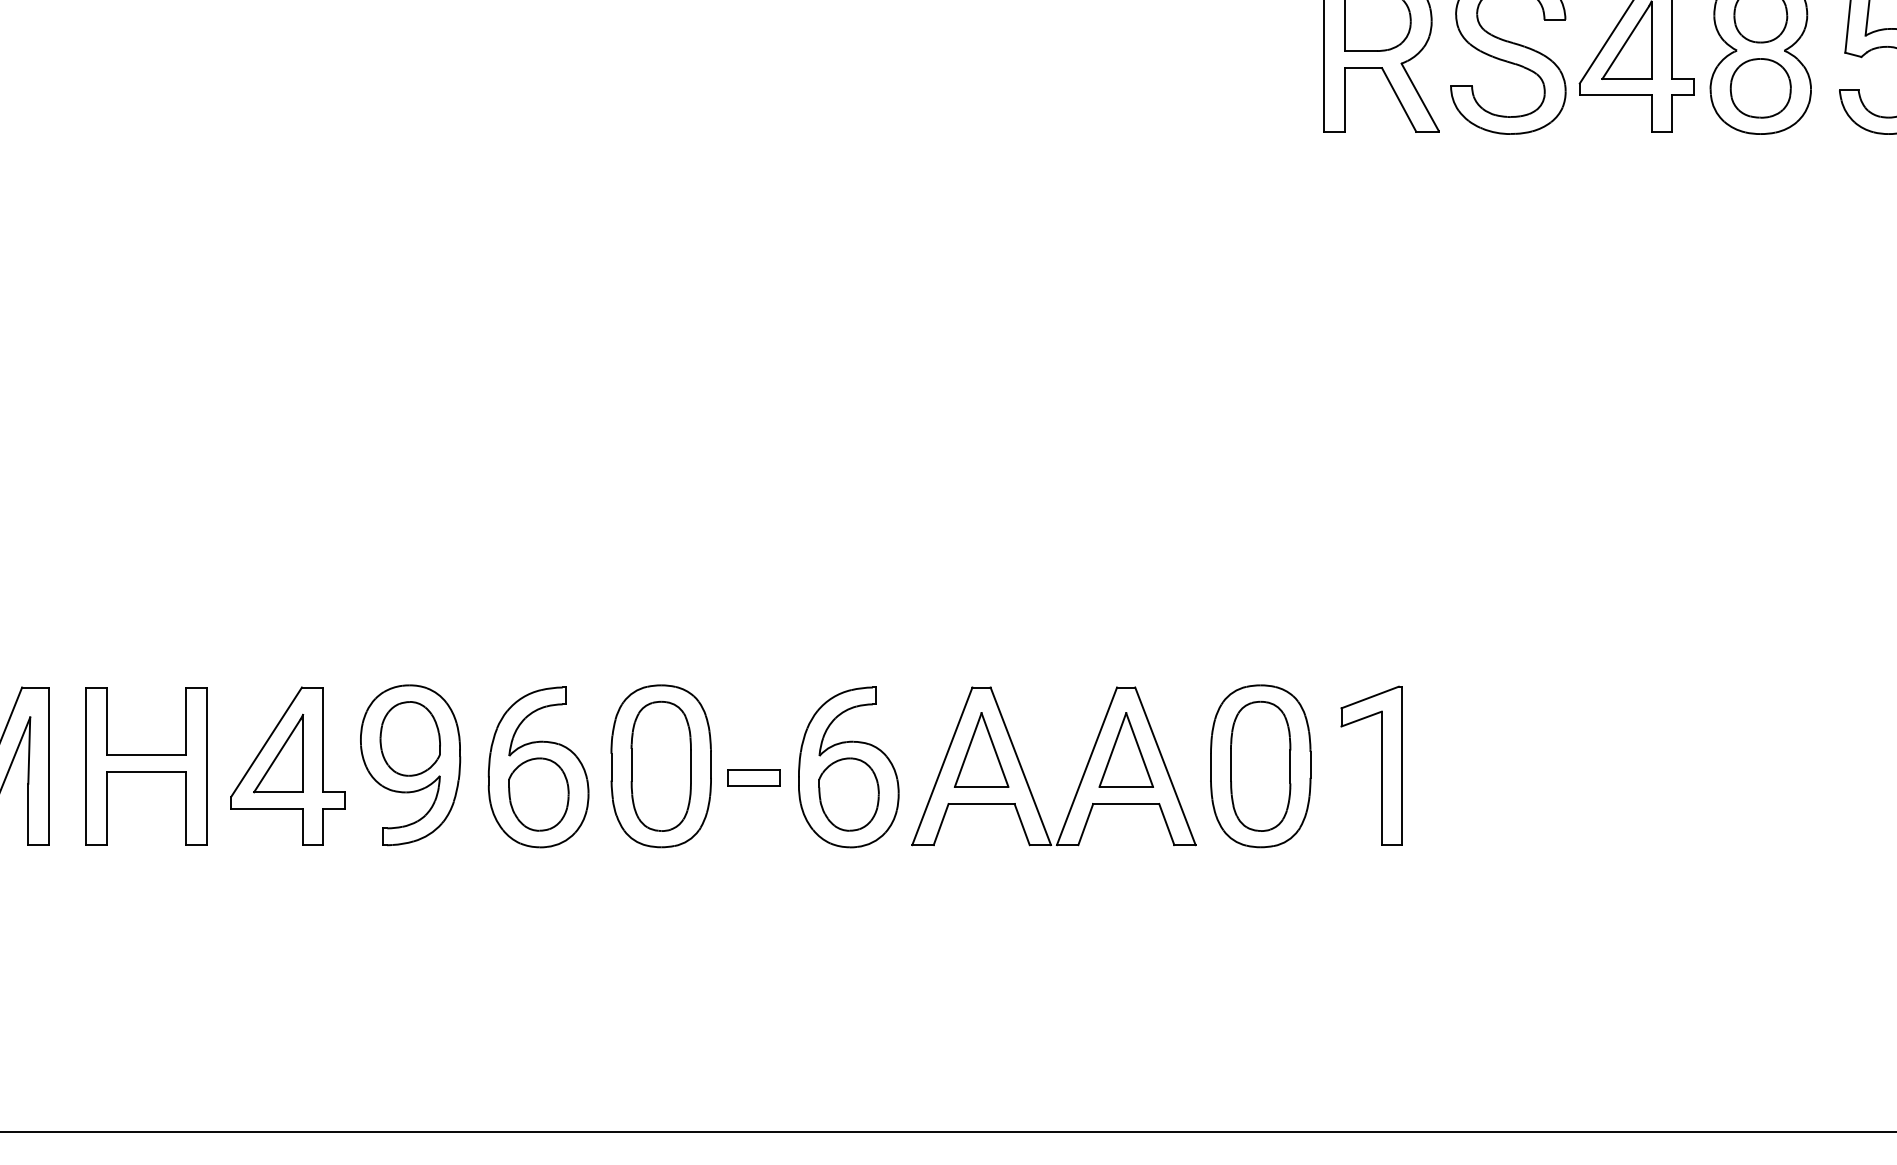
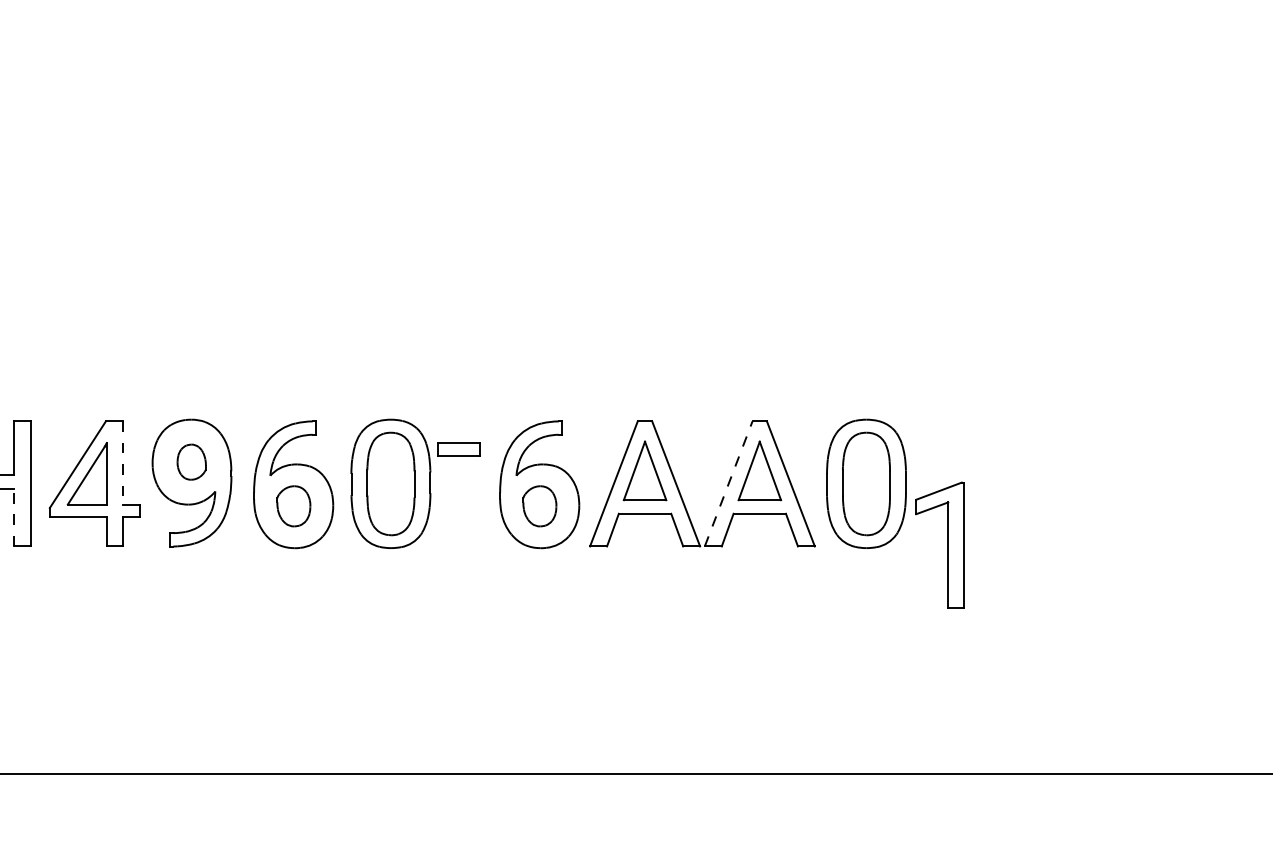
part: (409, 738) -> (191, 461), size x0.6
line: (323, 740) -> (122, 463), solid -> dashed
line: (1087, 765) -> (729, 483), solid -> dashed
part: (1381, 765) -> (948, 545), moved
part: (753, 777) -> (458, 449), moved
part: (538, 794) -> (293, 506), size x0.7
part: (848, 794) -> (539, 506), size x0.7
line: (186, 808) -> (14, 517), solid -> dashed

